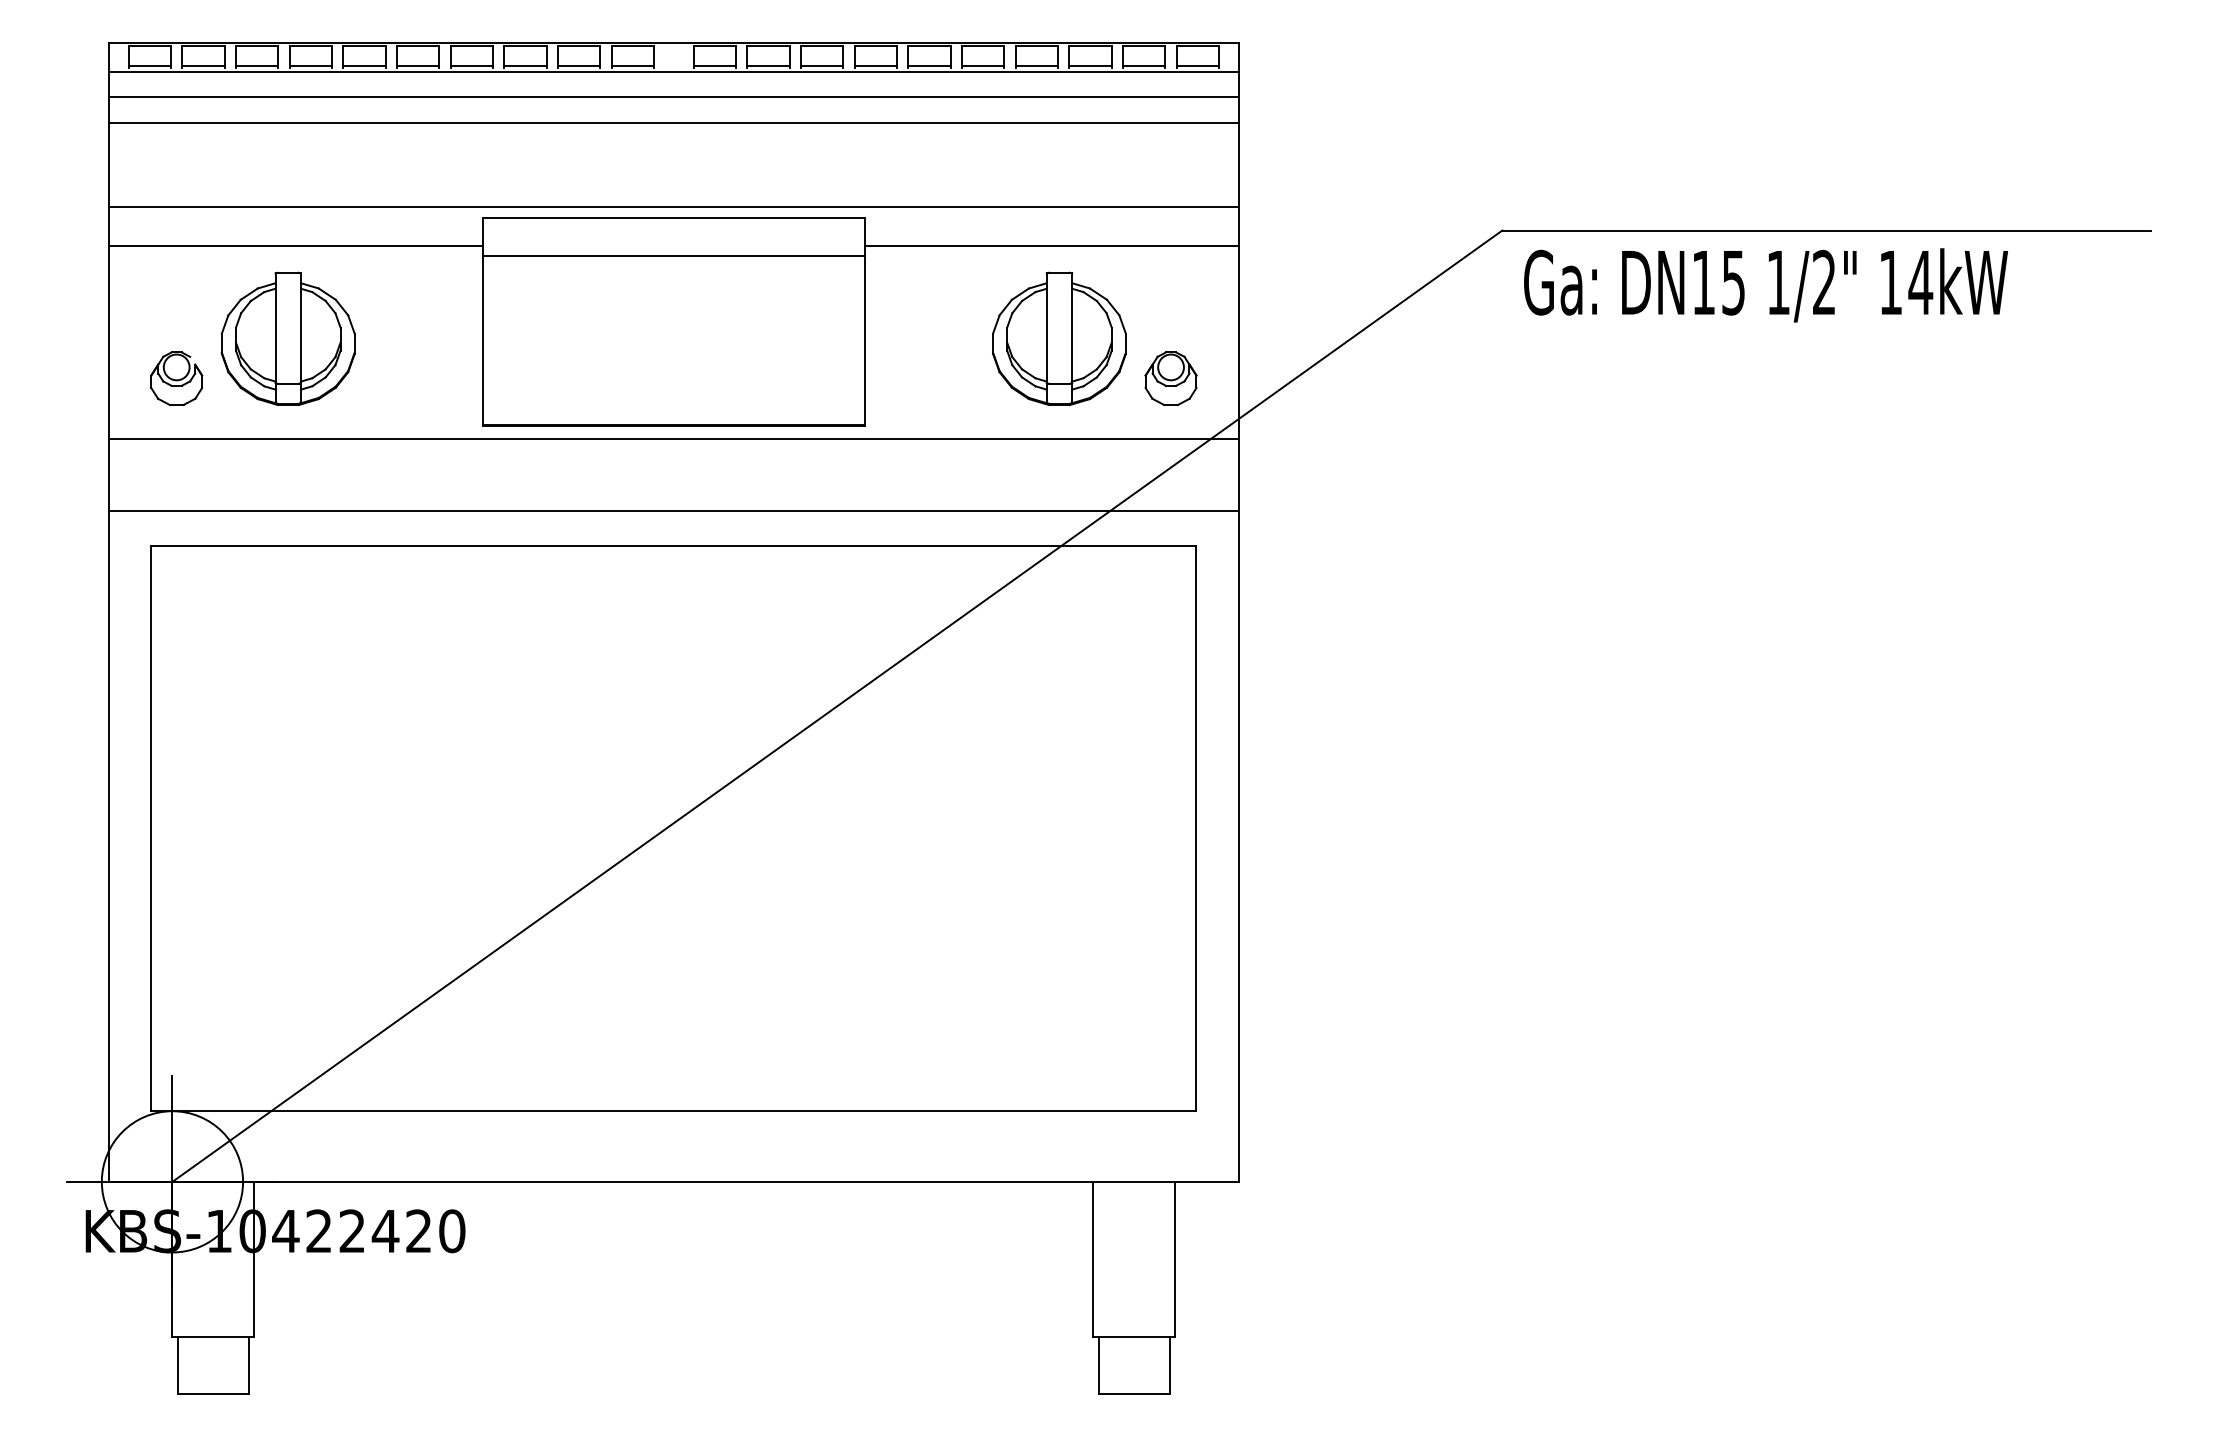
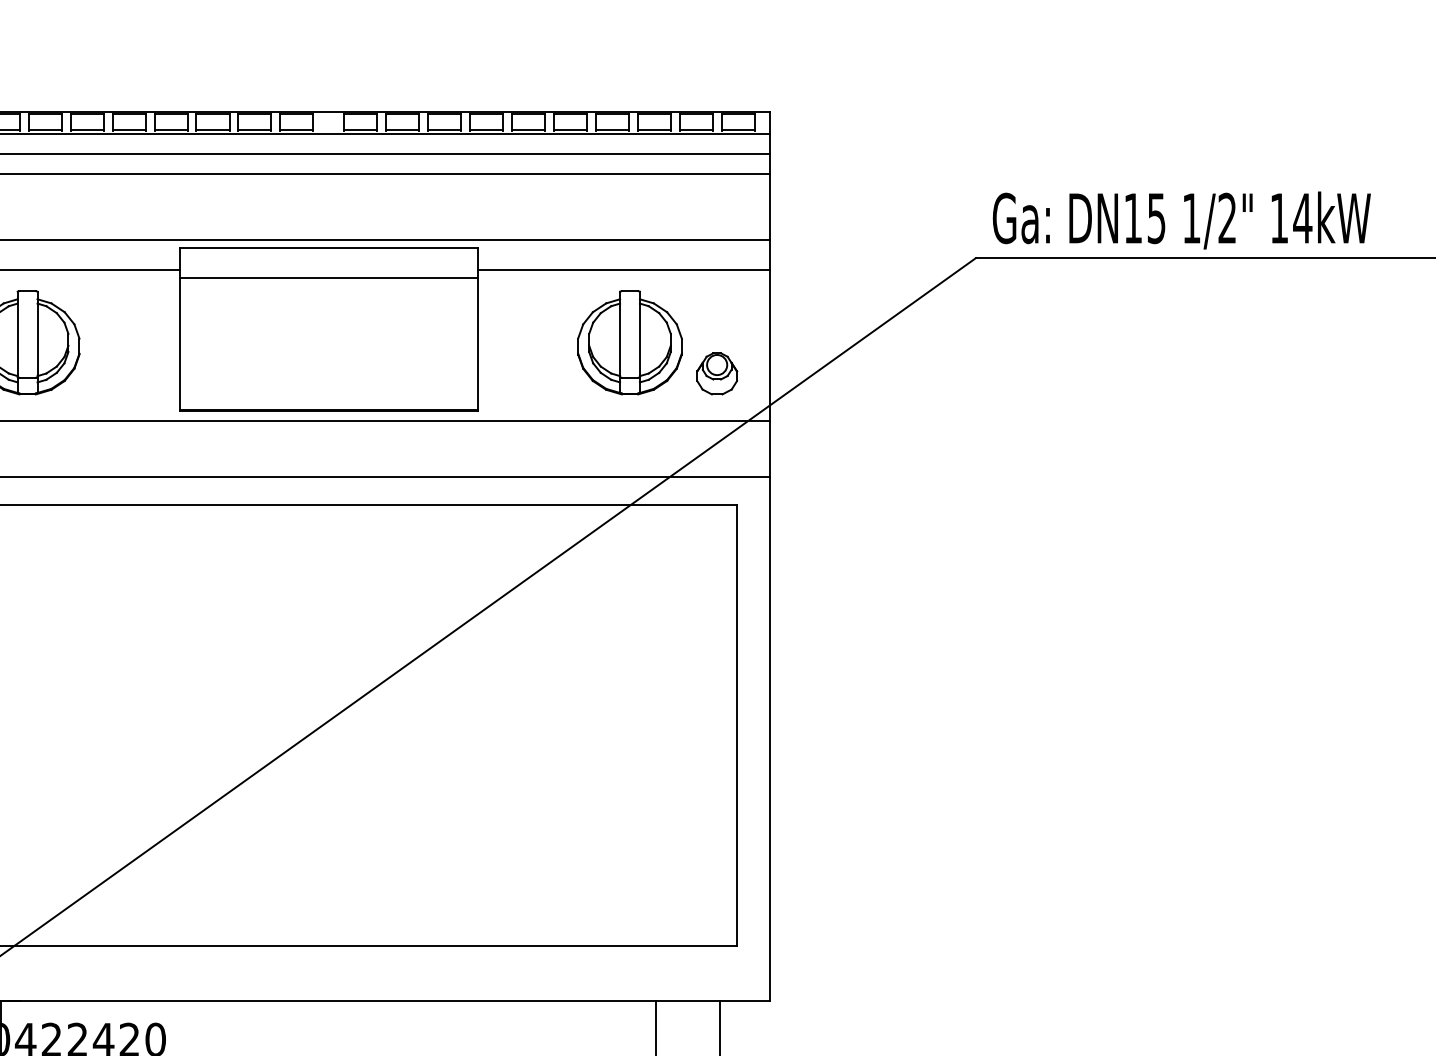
text: (1765, 285) -> (1181, 220), moved

